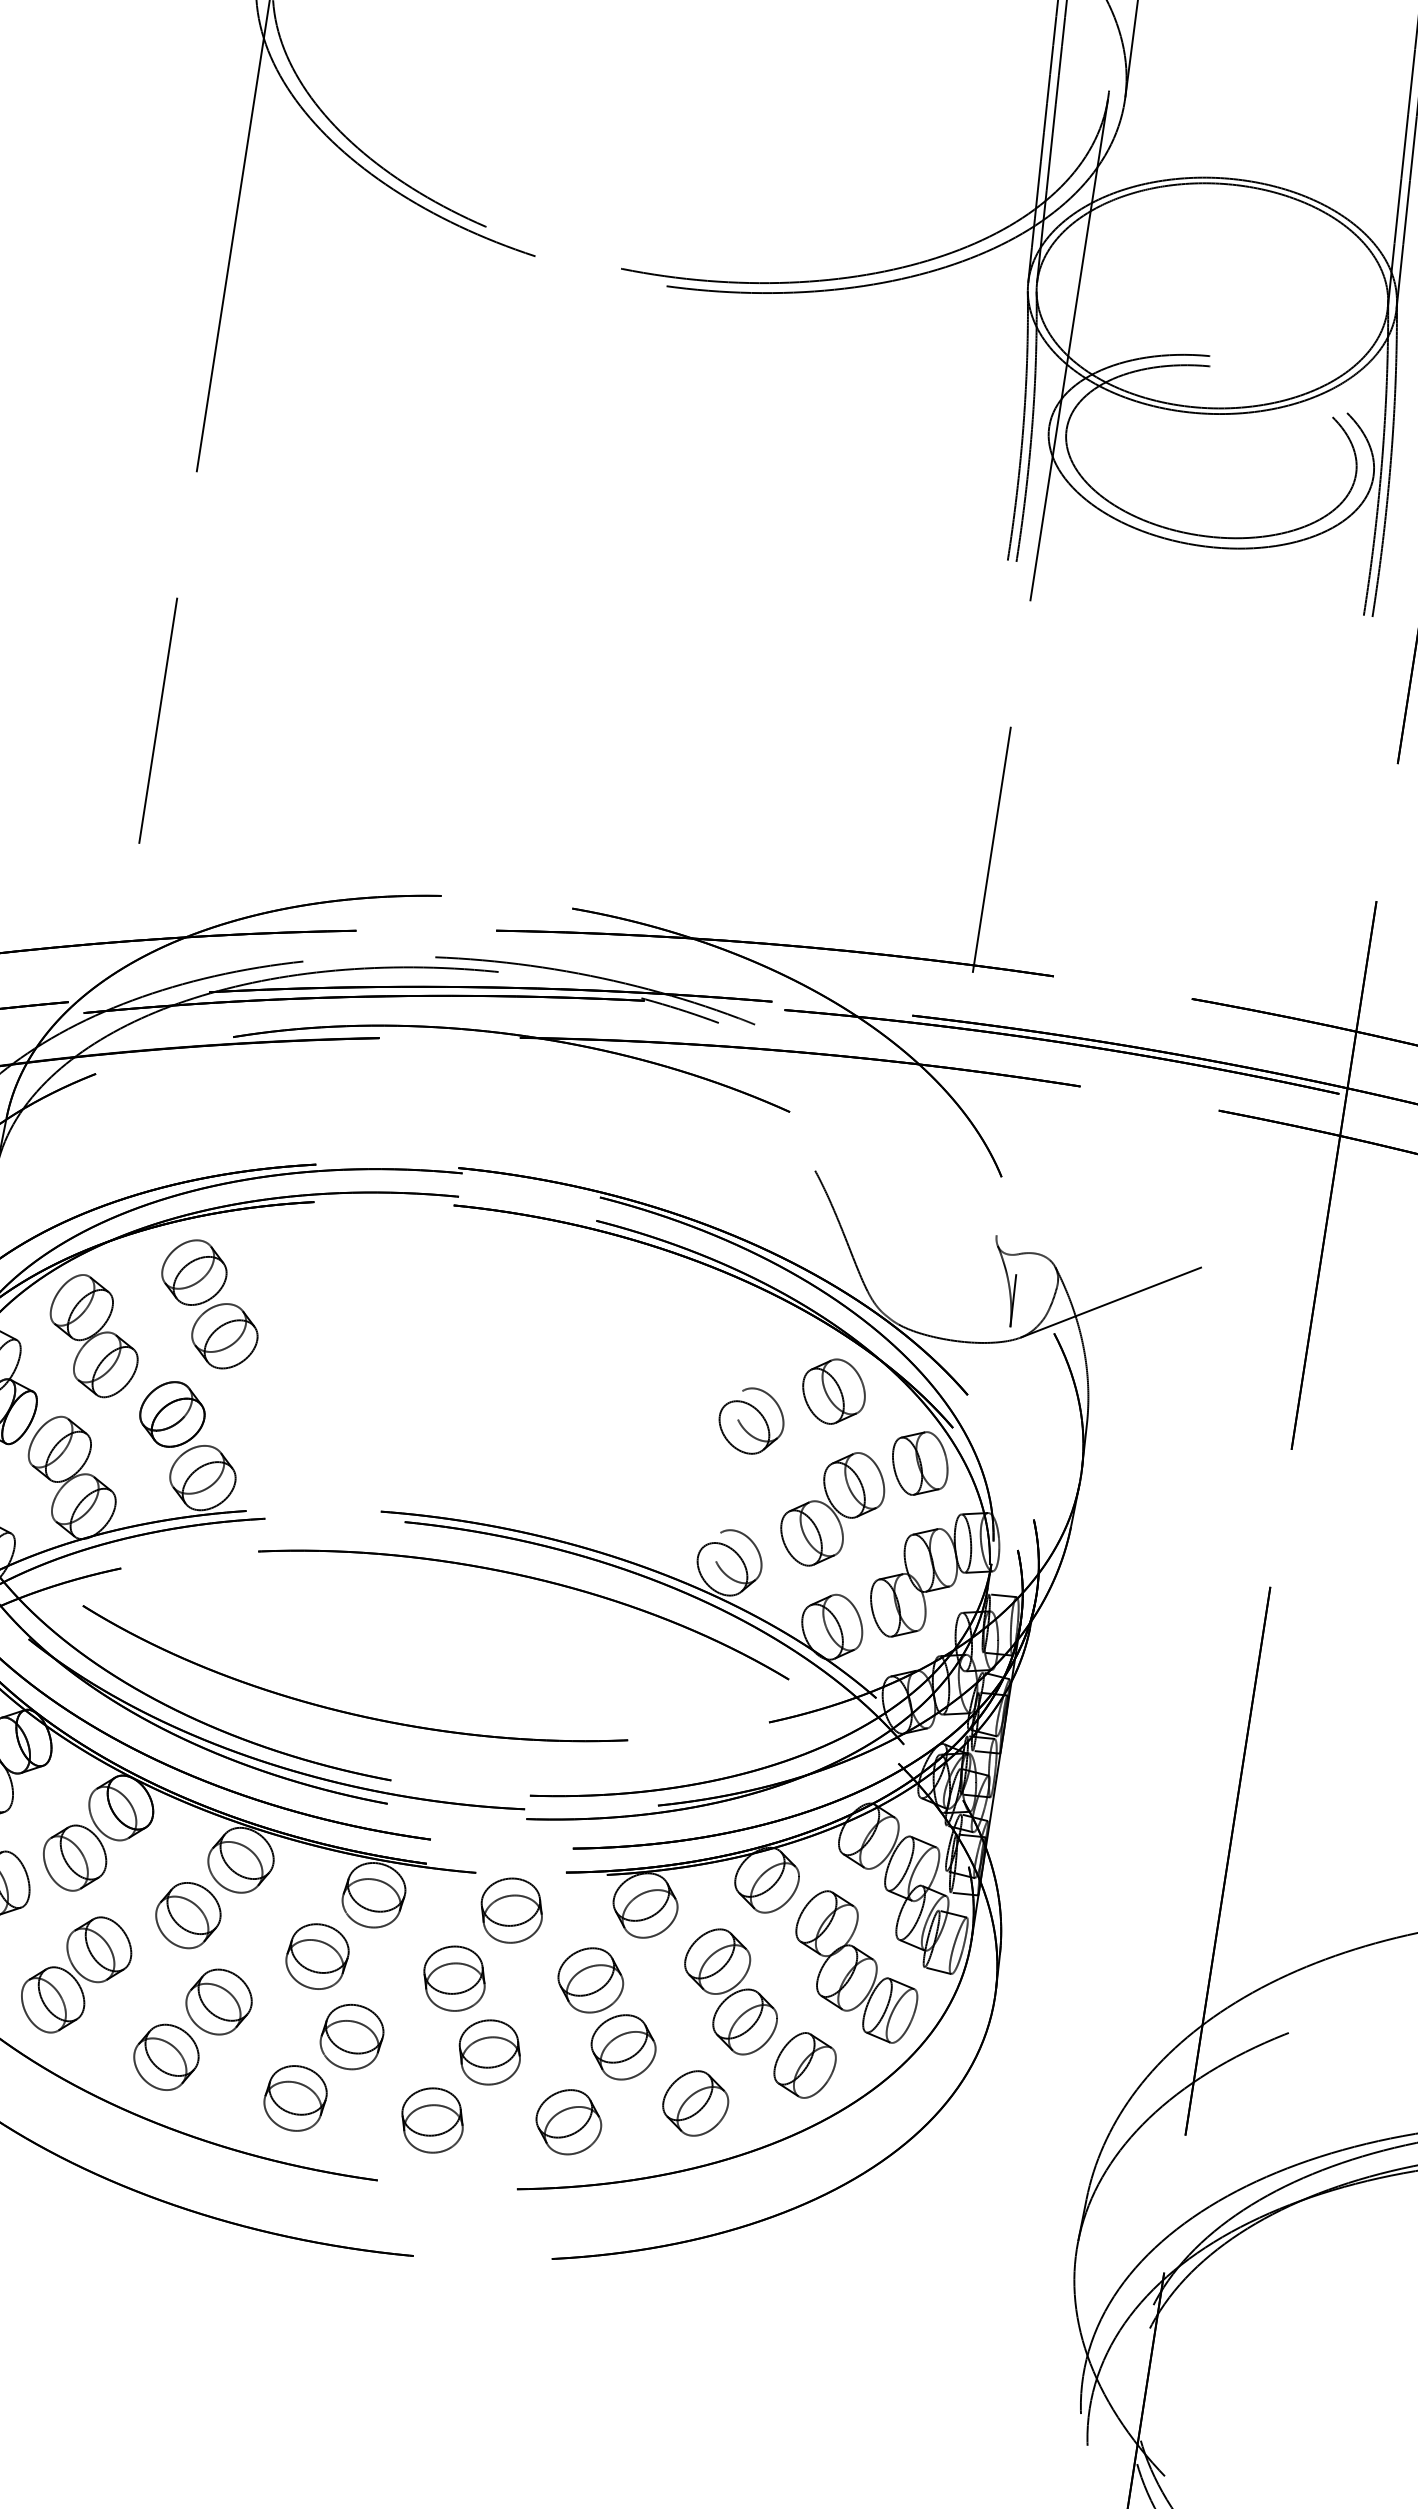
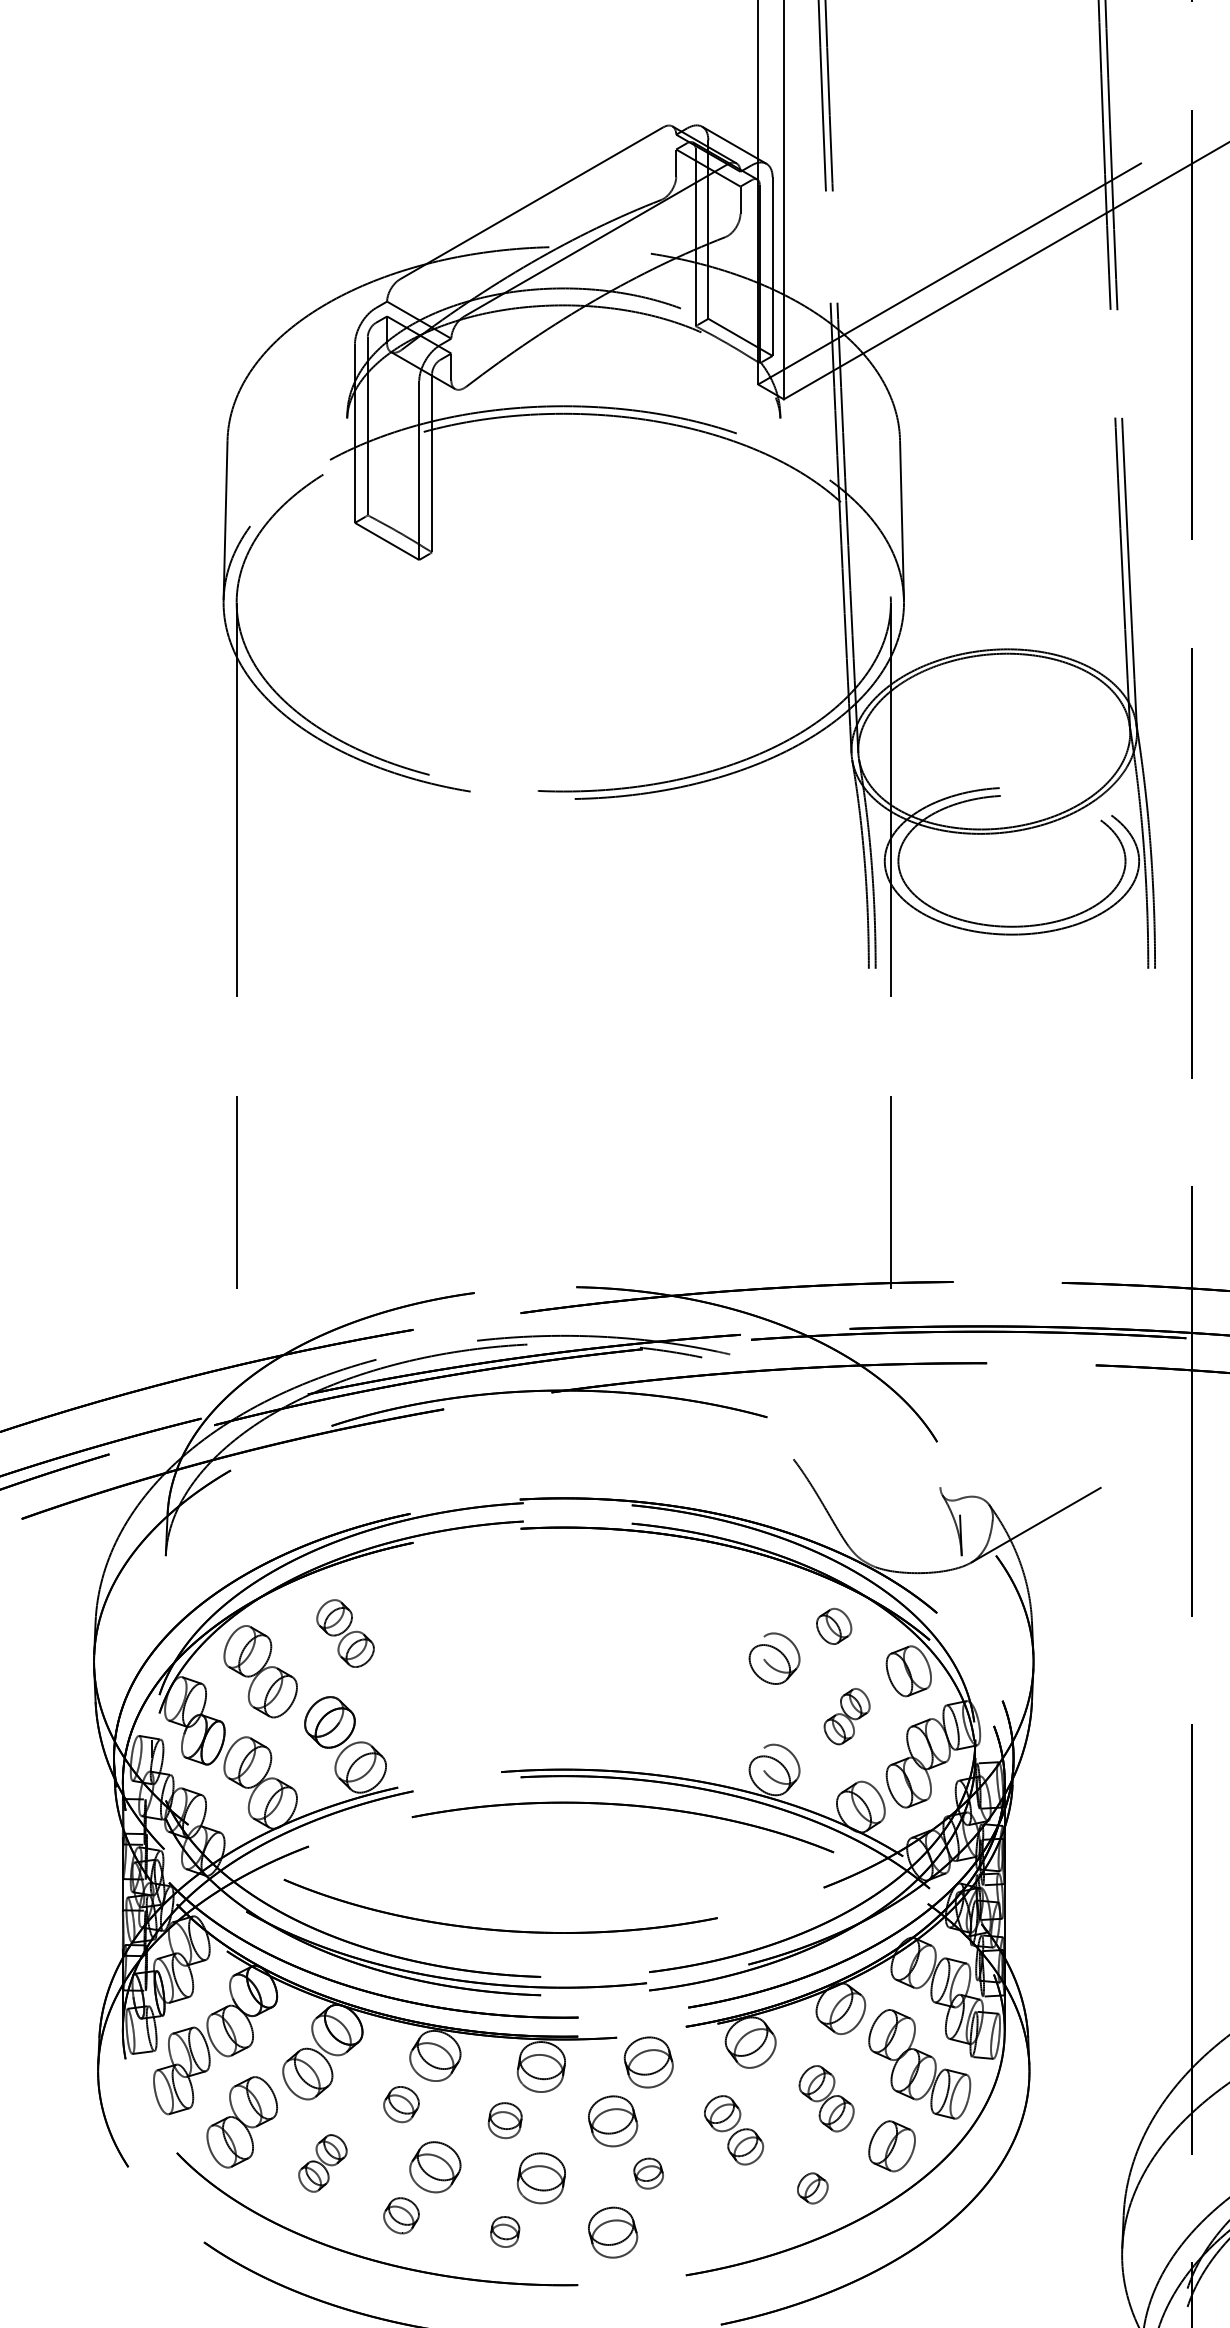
part: (209, 1304) -> (345, 1633), size x0.7
part: (833, 1391) -> (833, 1626), size x0.7
part: (831, 1508) -> (846, 1716), size x0.6
part: (188, 1915) -> (401, 2104), size x0.7
part: (316, 1956) -> (504, 2120), size x0.7
part: (76, 1975) -> (322, 2163), size x0.6
part: (731, 1991) -> (826, 2098), size x0.7
part: (606, 2014) -> (733, 2130), size x0.7
part: (489, 2052) -> (648, 2173), size x0.6
part: (166, 2056) -> (401, 2215), size x0.7
part: (294, 2097) -> (504, 2231), size x0.6
part: (695, 2103) -> (812, 2188), size x0.6
part: (568, 2121) -> (717, 2217), removed

